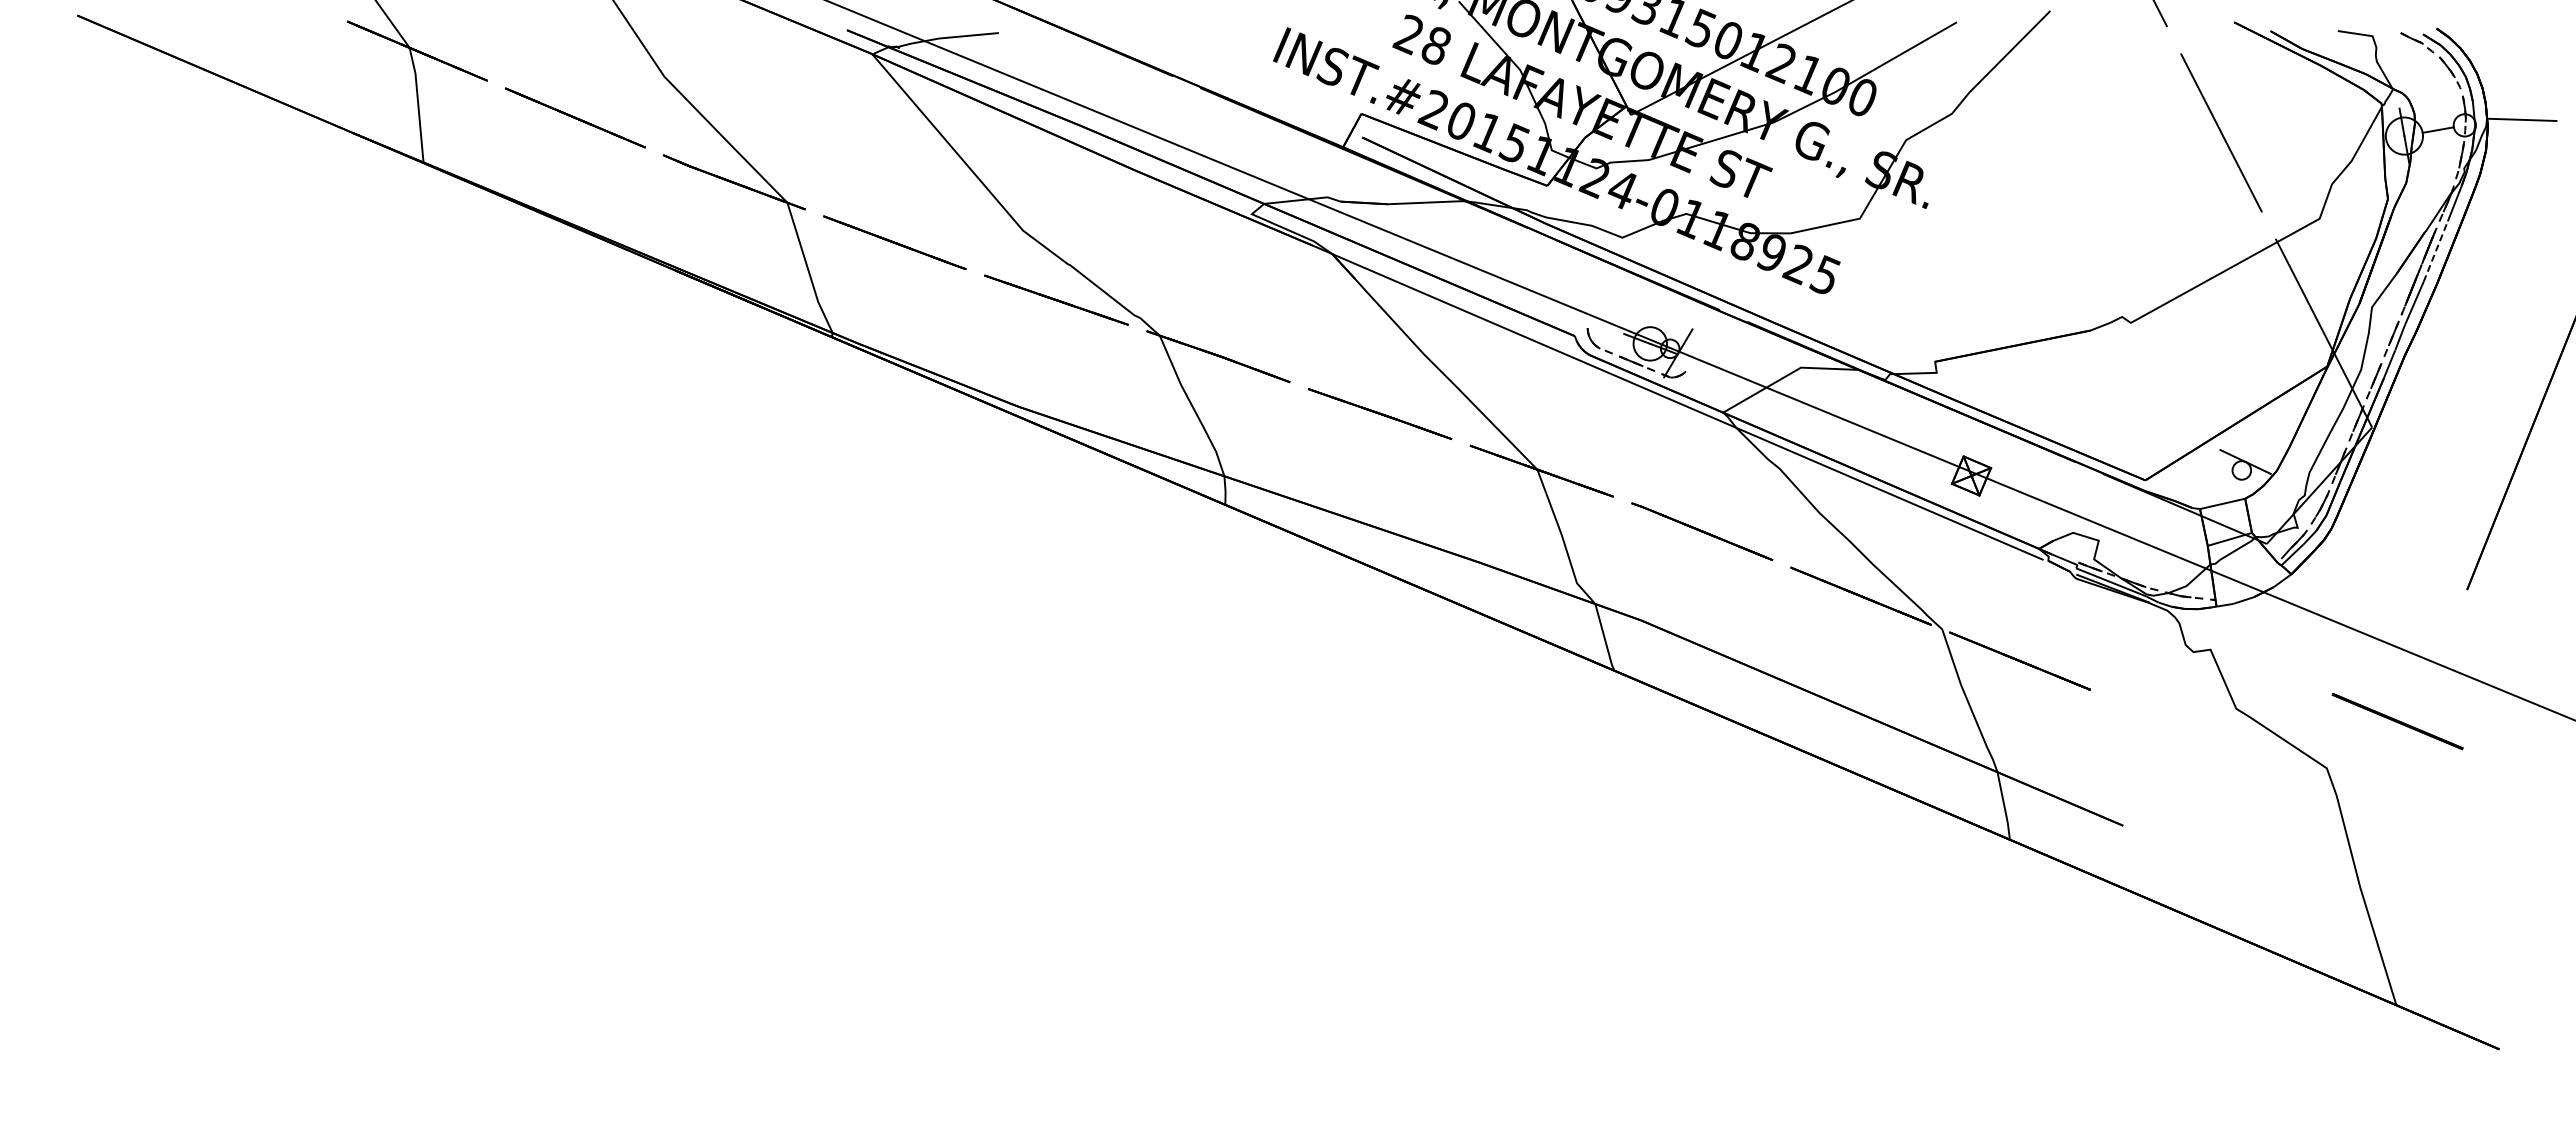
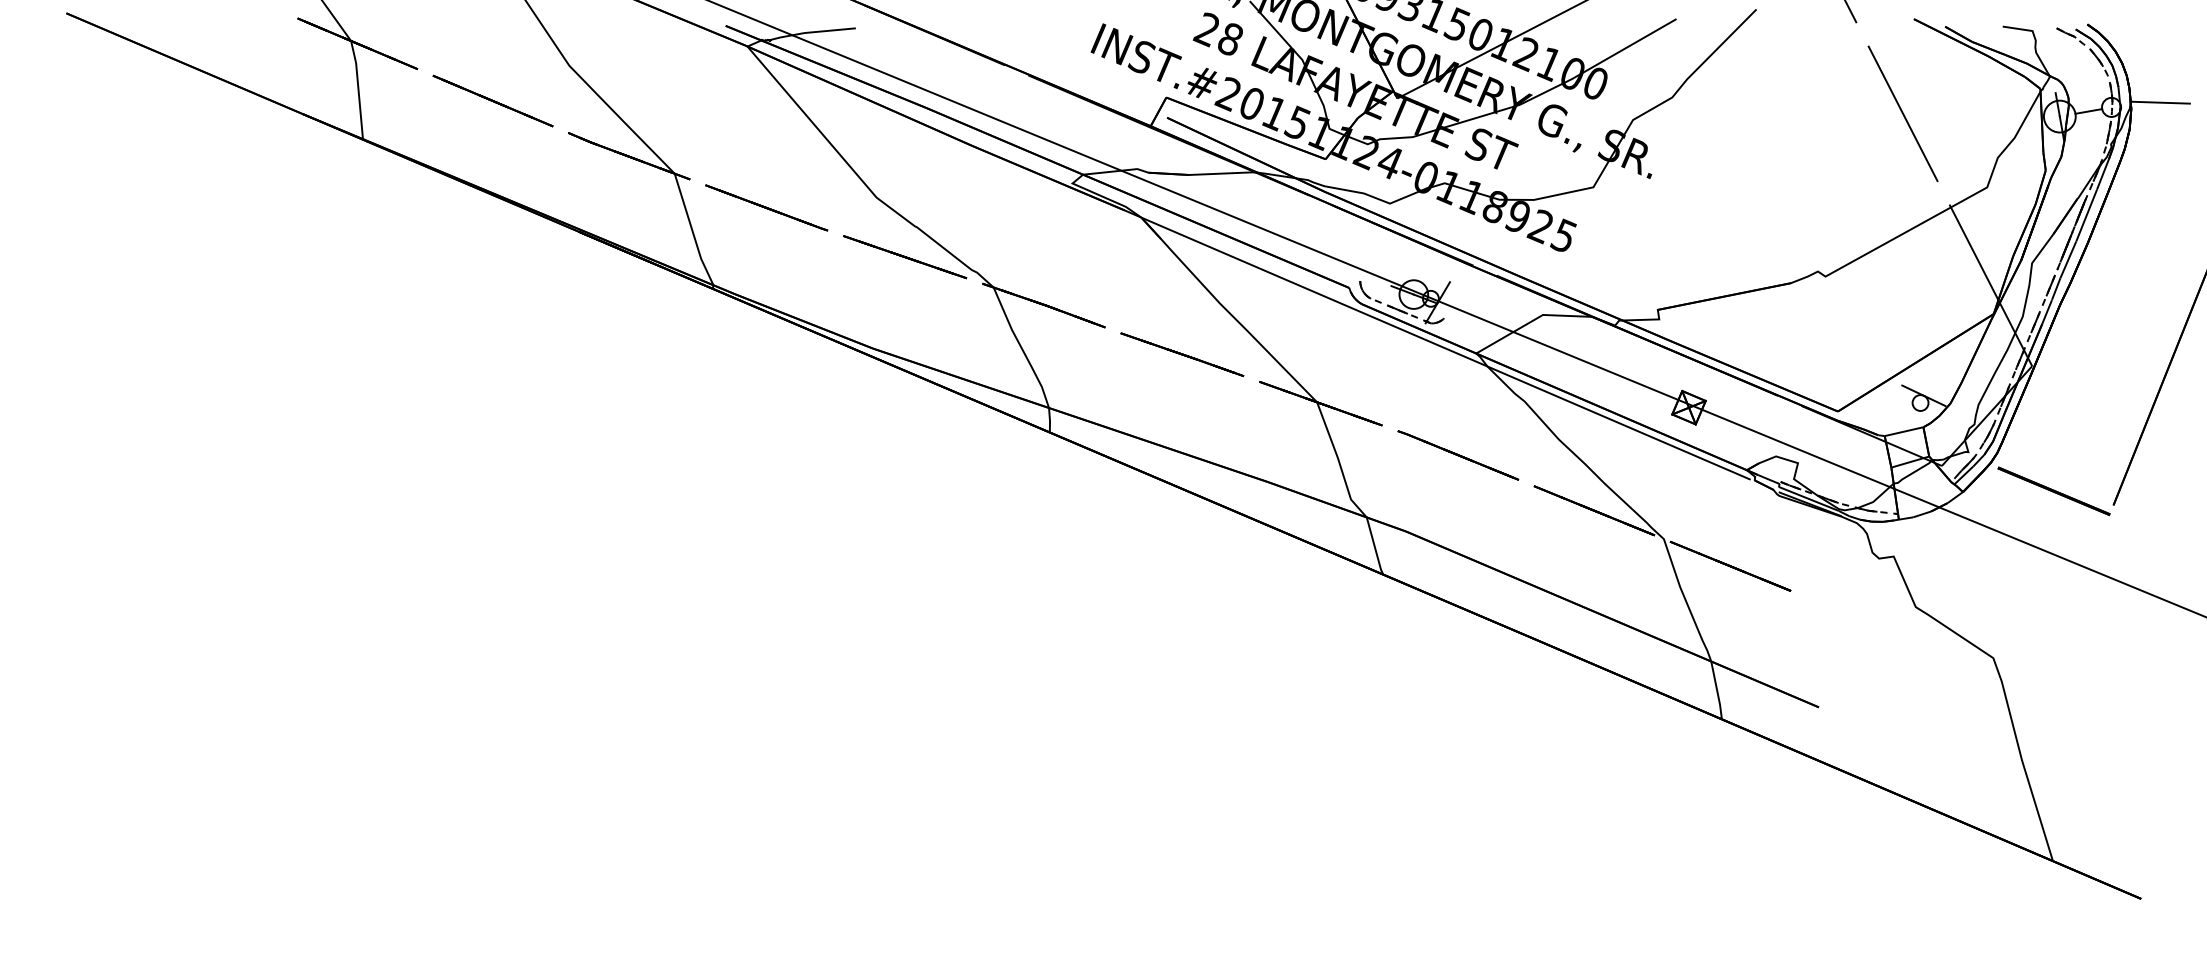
line: (2435, 251) -> (2086, 215), dashed -> solid
line: (2397, 721) -> (2053, 491), moved

